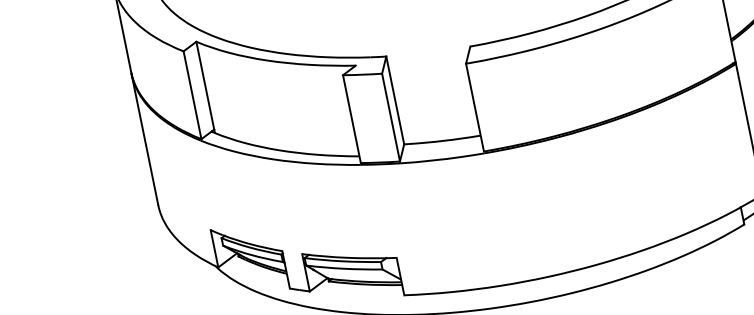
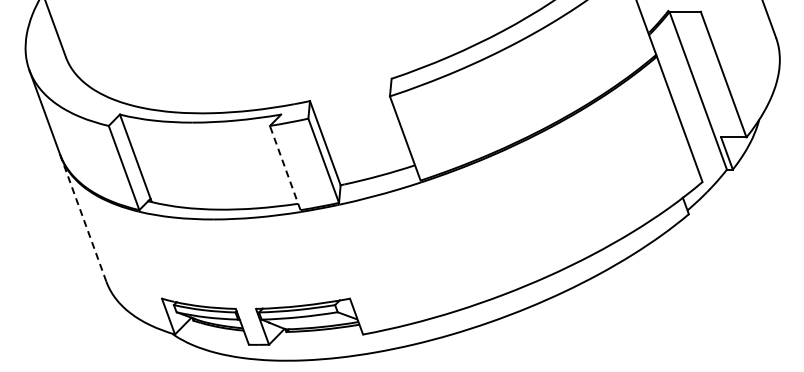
line: (352, 119) -> (285, 168), solid -> dashed
line: (144, 139) -> (83, 218), solid -> dashed

